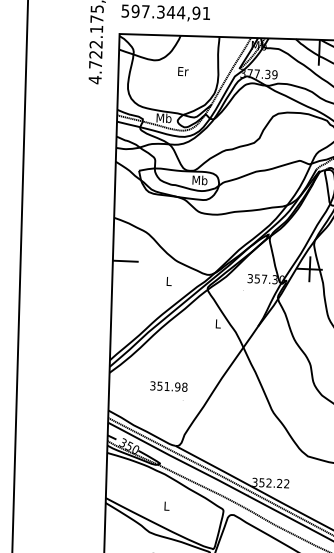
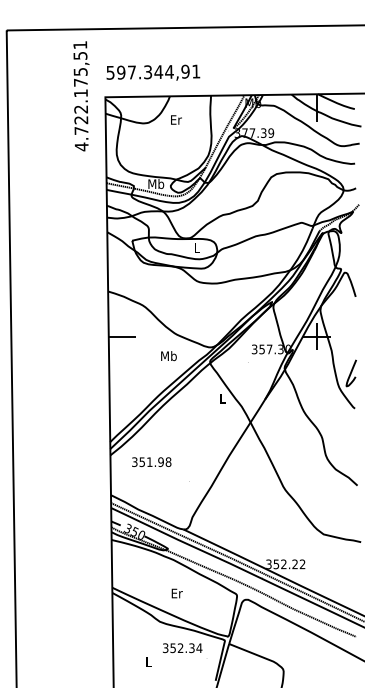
text: (183, 71) -> (176, 119), moved
text: (199, 179) -> (196, 247), Mb -> L
text: (168, 281) -> (168, 356), L -> Mb
text: (168, 385) -> (151, 461), moved
text: (166, 506) -> (176, 593), L -> Er

